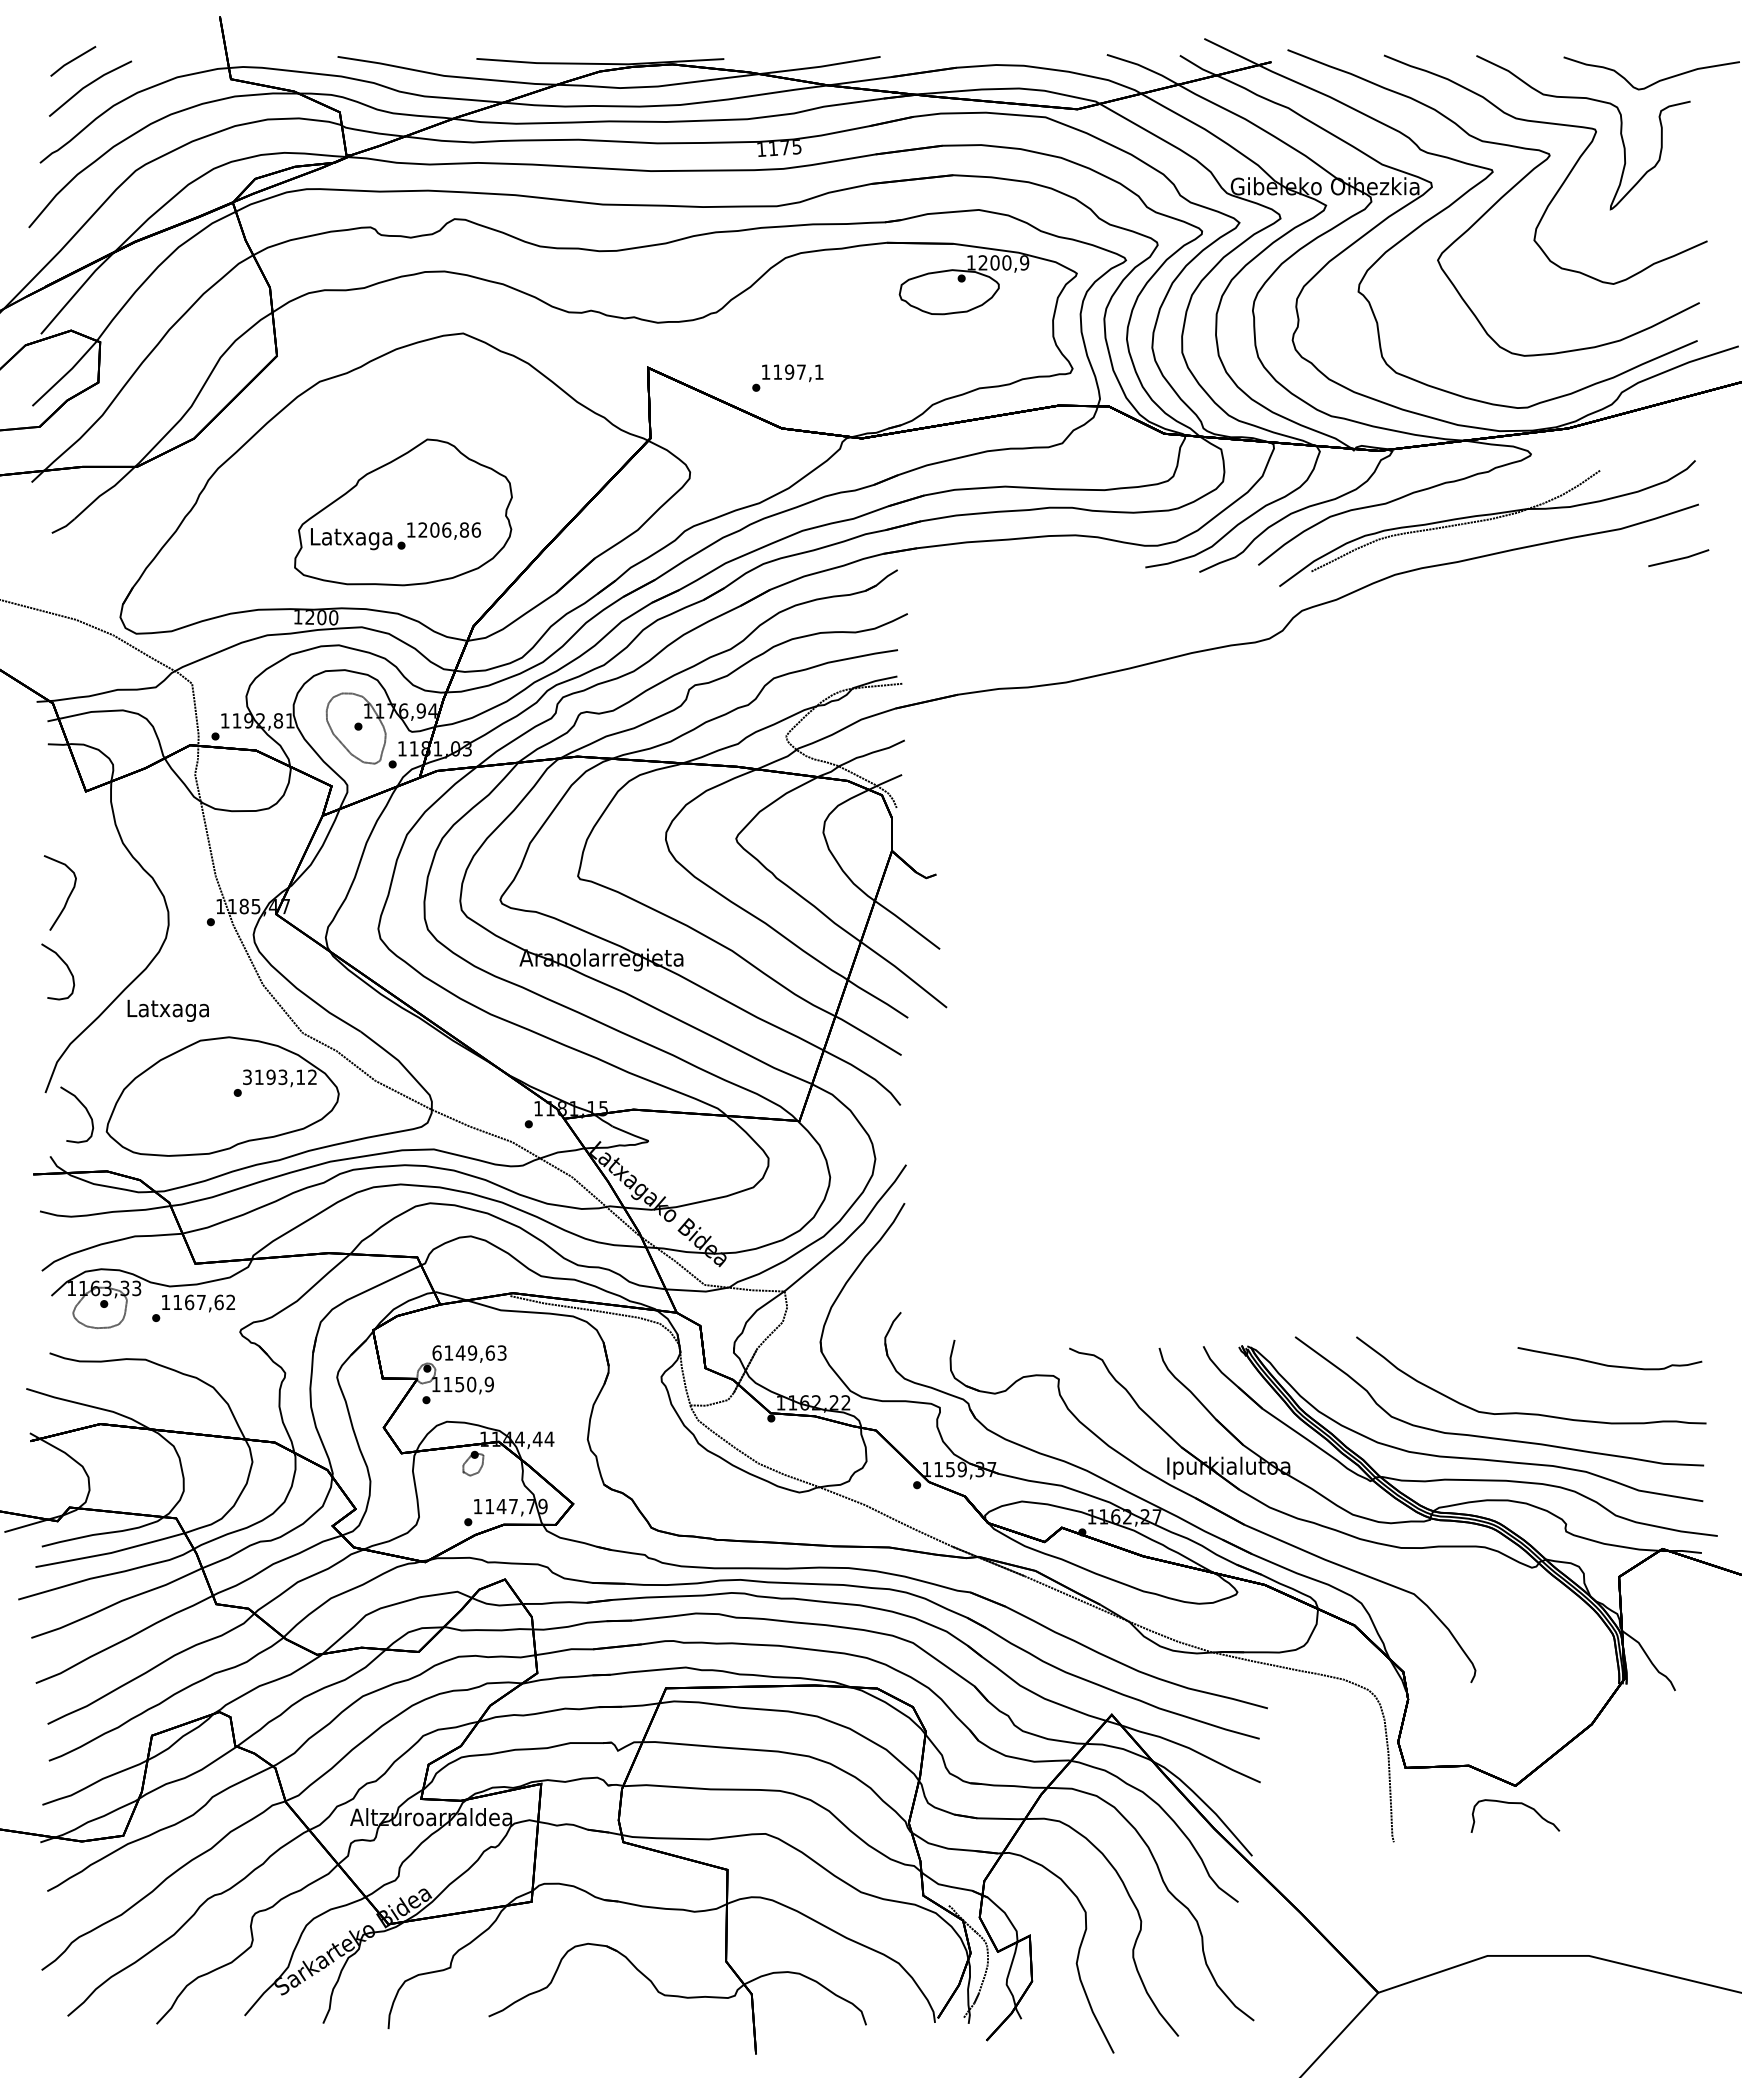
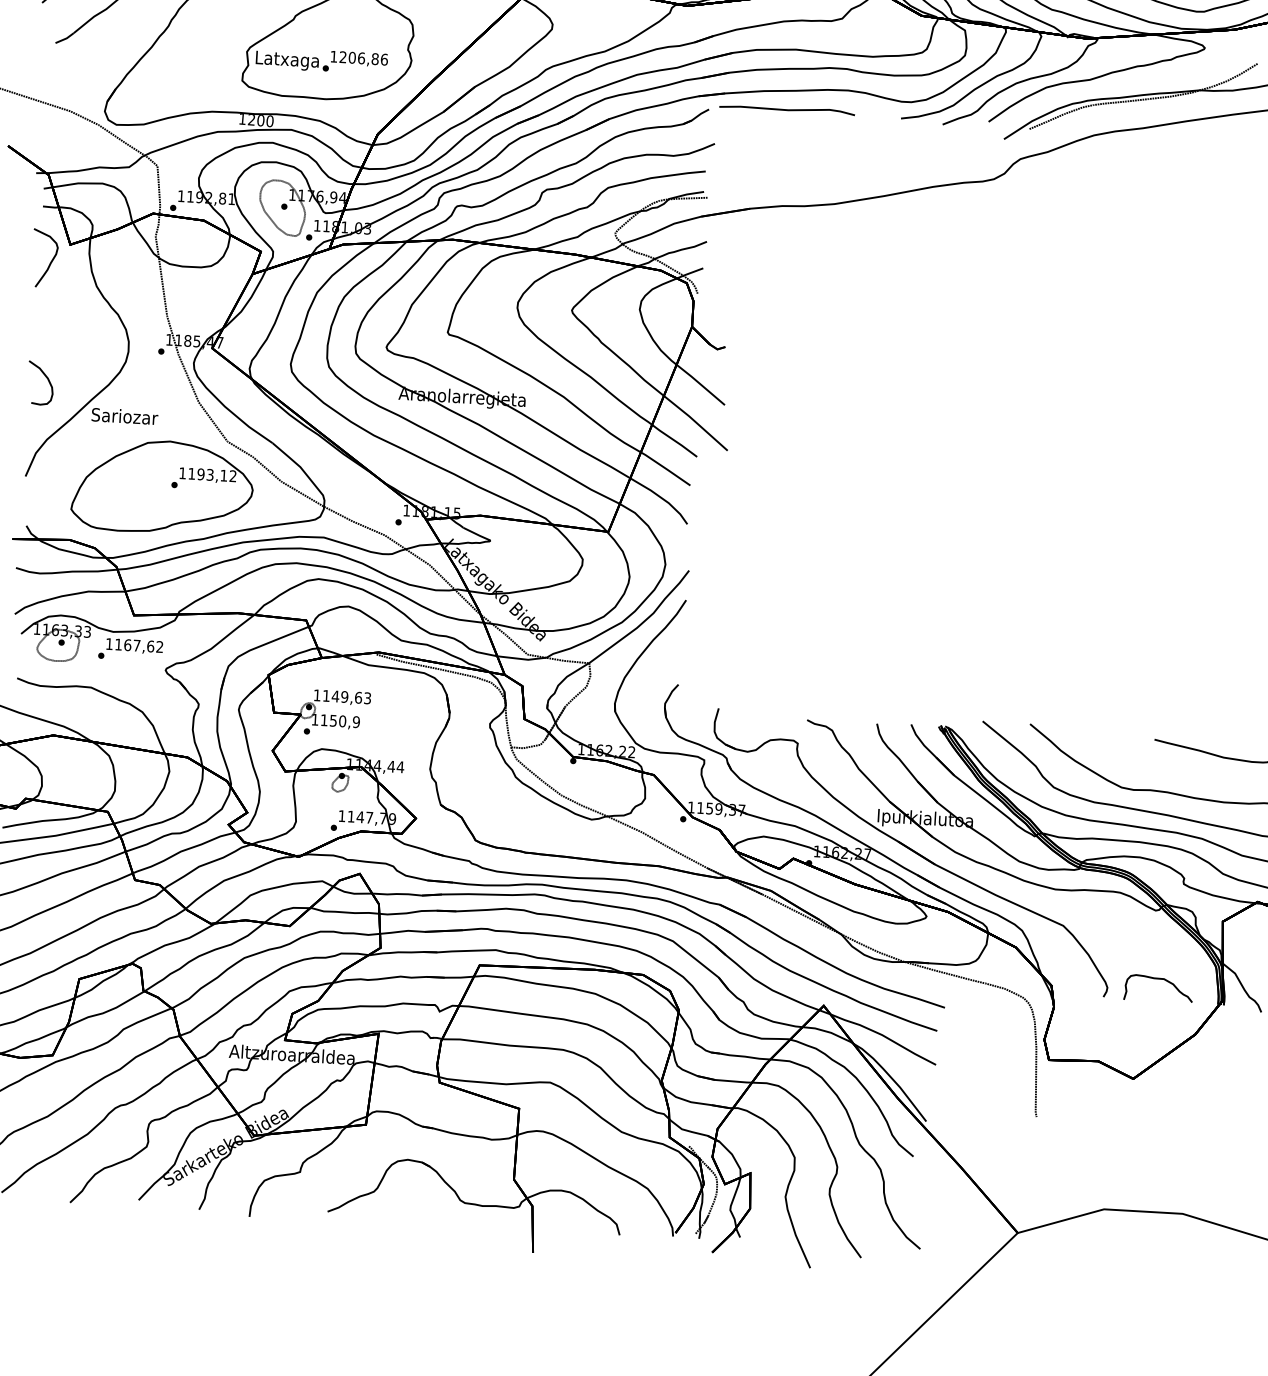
curve: (997, 564) -> (786, 109), added
curve: (67, 897) -> (50, 262), moved
text: (168, 1010) -> (124, 418), Latxaga -> Sariozar
text: (247, 1077) -> (182, 473), 3193,12 -> 1193,12
curve: (84, 1108) -> (55, 490), removed
text: (436, 1352) -> (316, 694), 6149,63 -> 1149,63
curve: (1517, 1804) -> (1160, 979), moved

